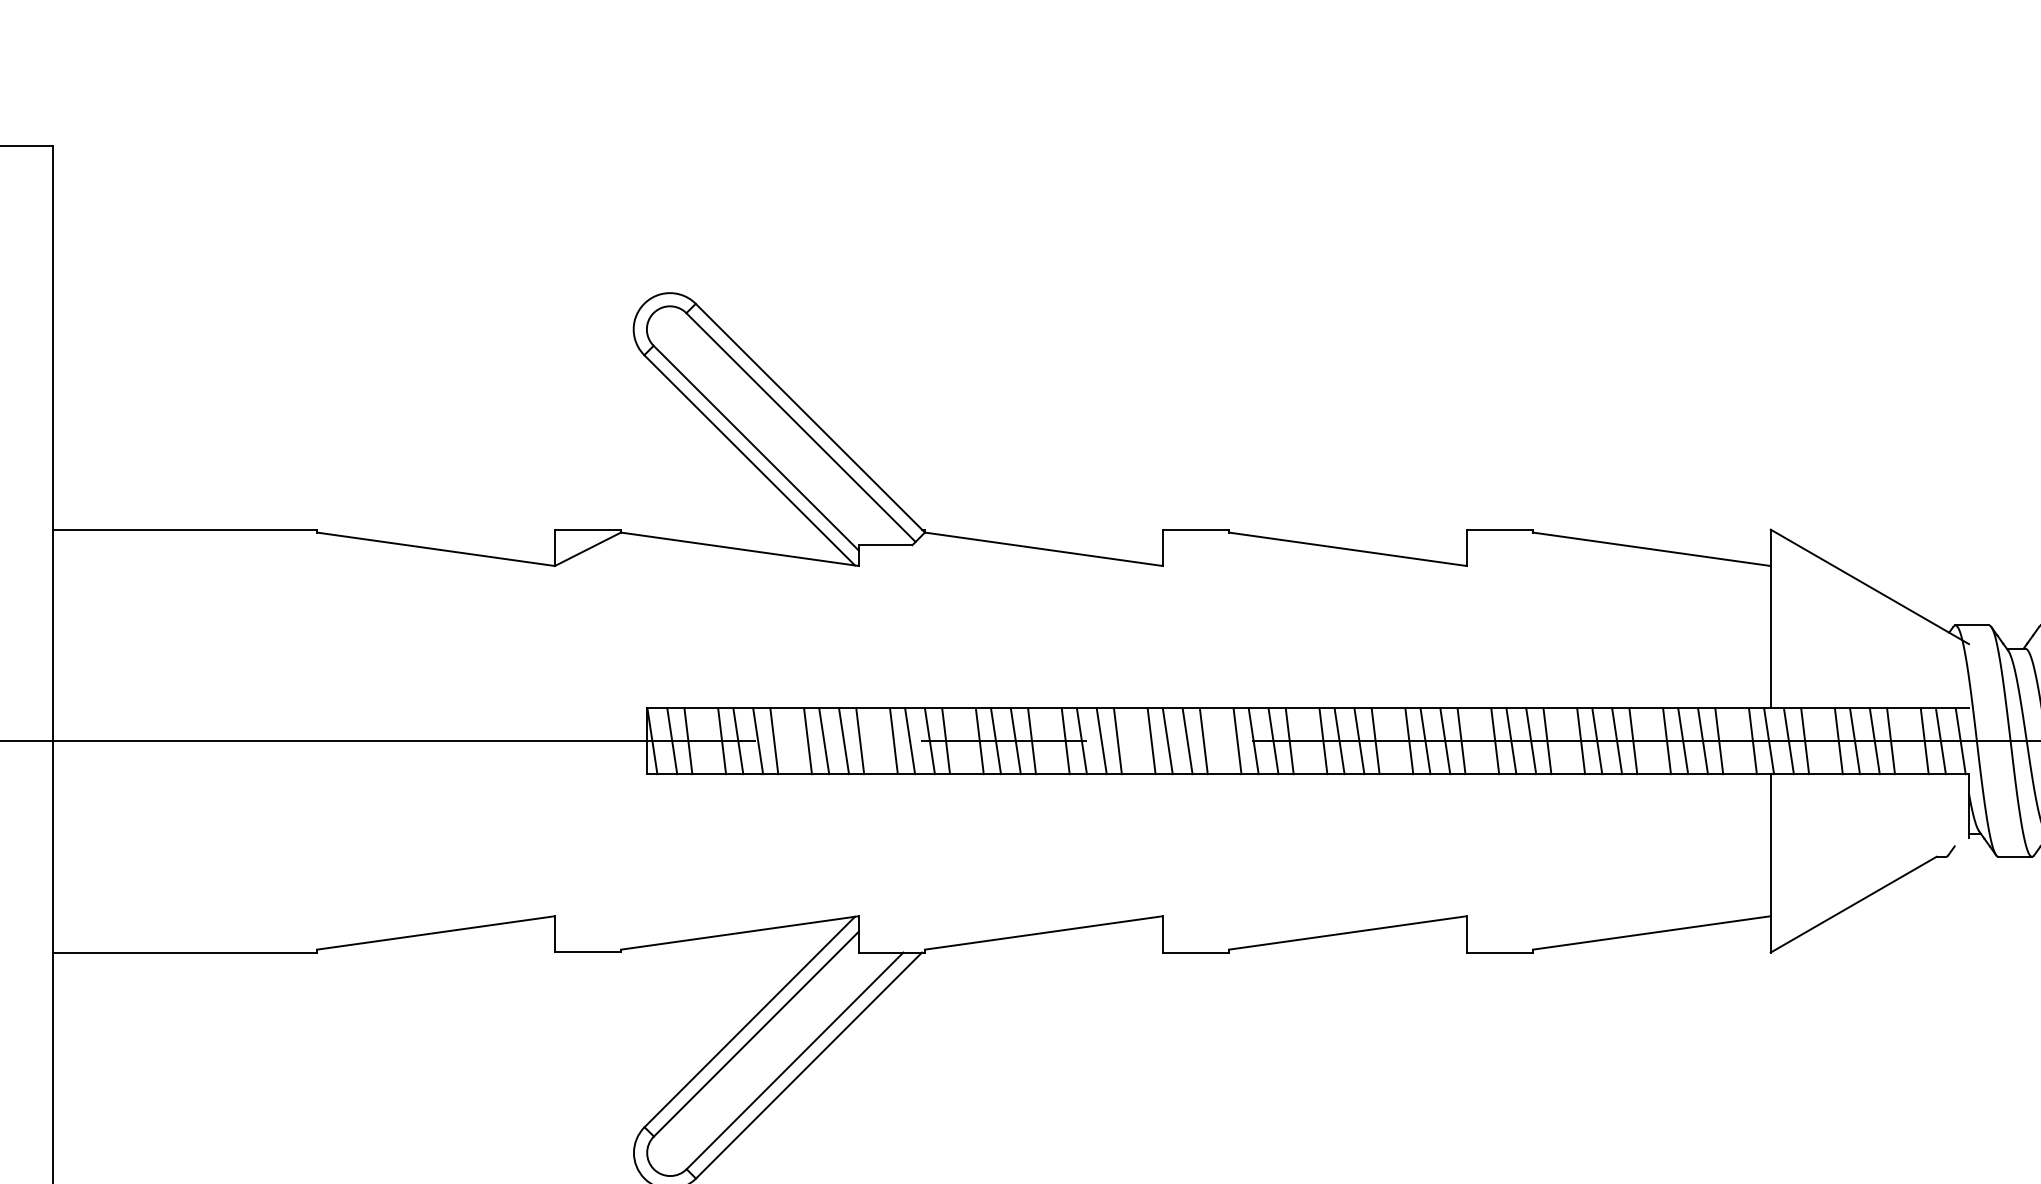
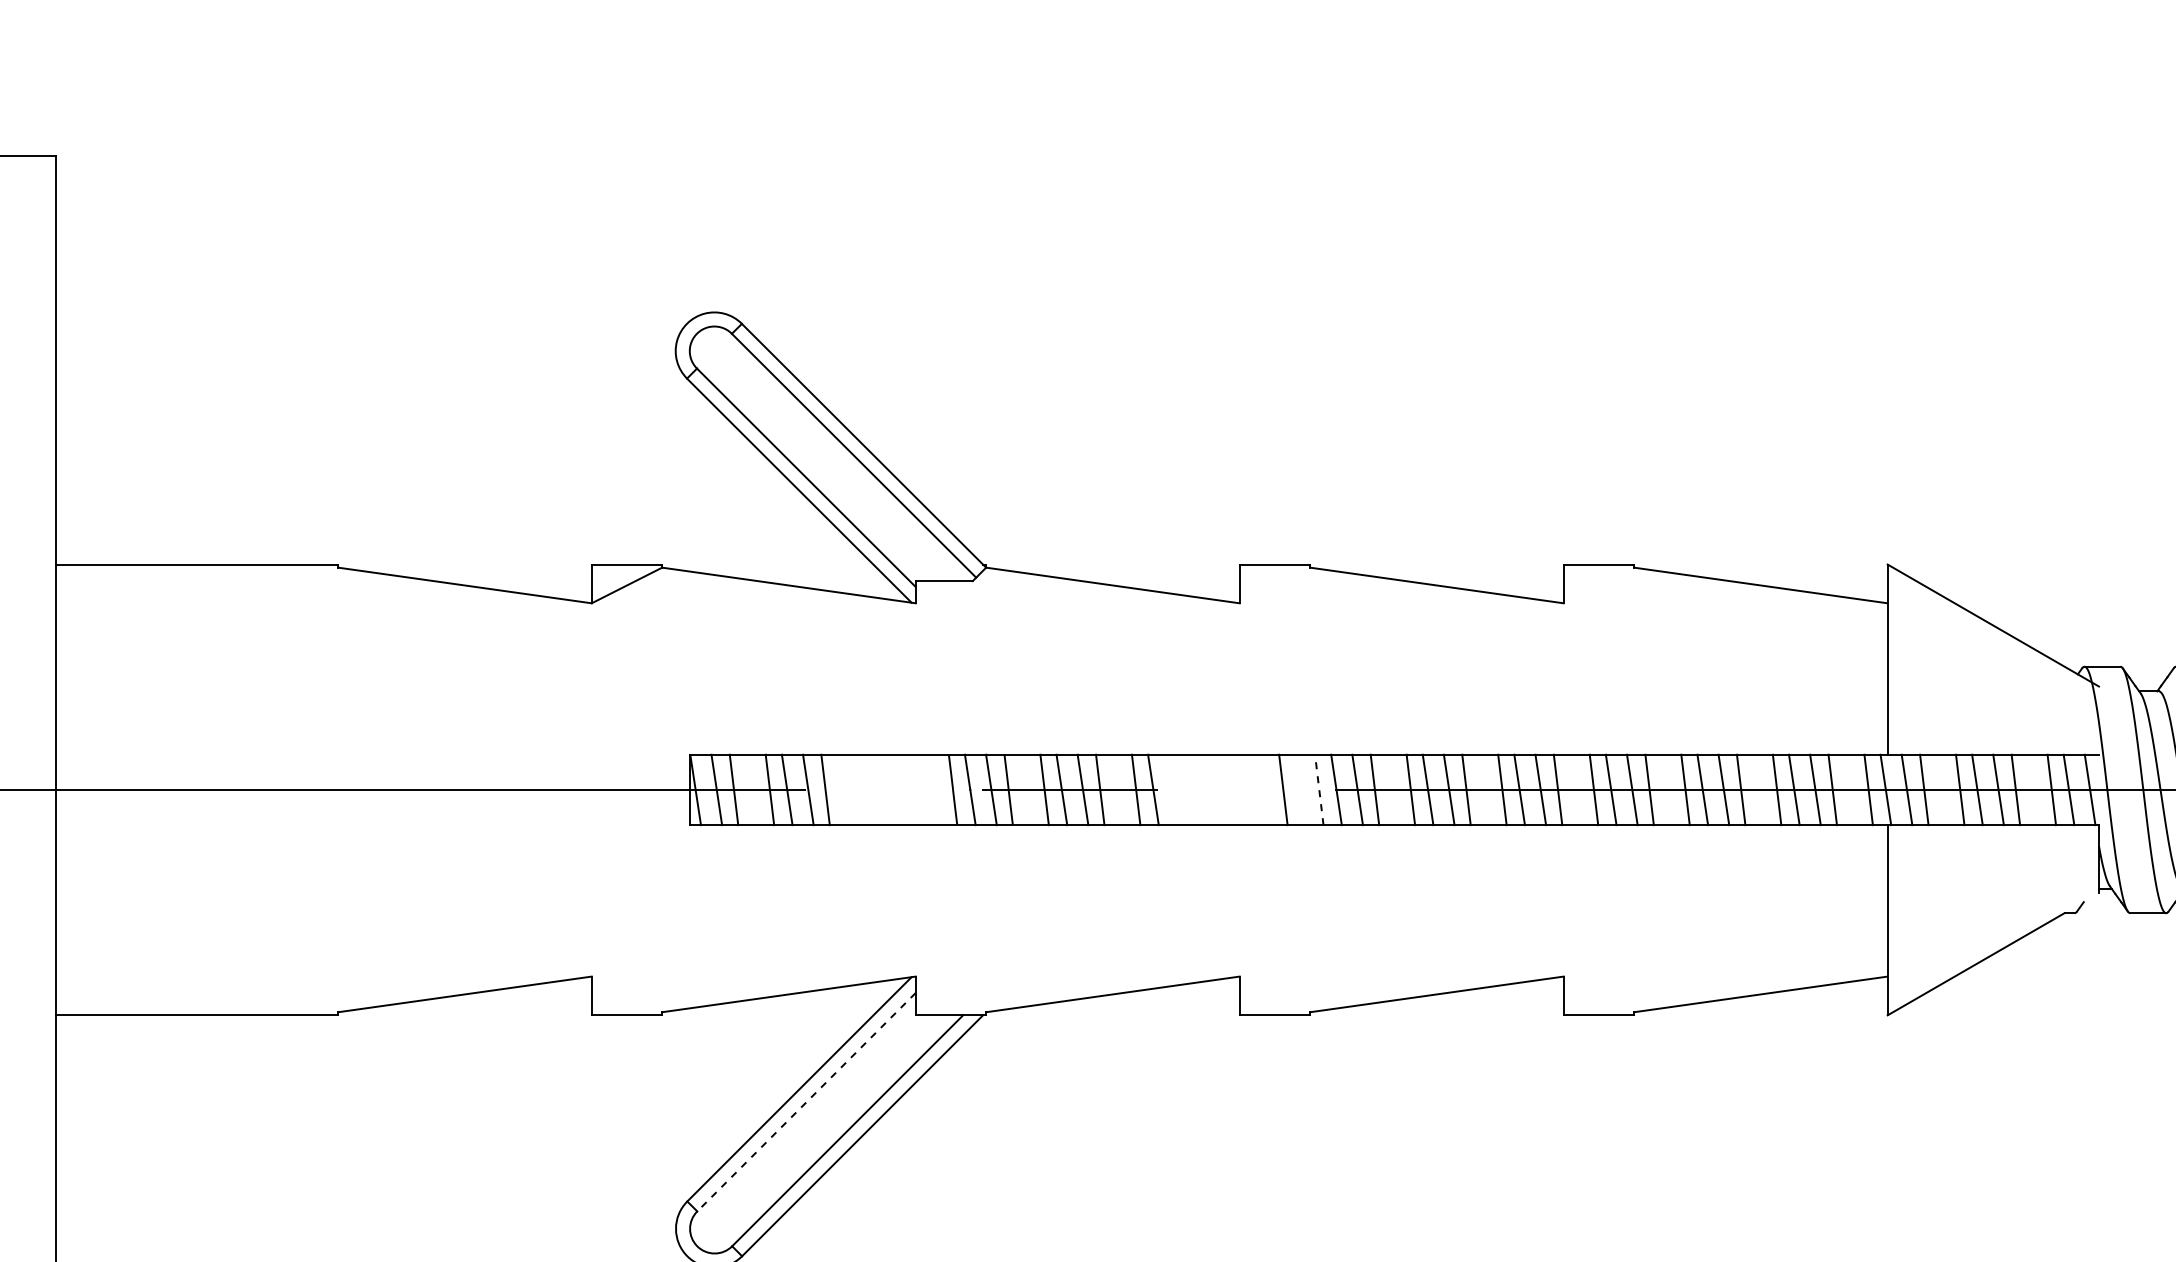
line: (807, 740) -> (861, 789), removed
line: (823, 740) -> (878, 789), removed
line: (843, 740) -> (899, 789), removed
line: (859, 740) -> (916, 789), removed
line: (1101, 740) -> (1174, 789), removed
line: (1117, 740) -> (1191, 789), removed
line: (1151, 740) -> (1227, 789), removed
line: (1167, 740) -> (1244, 789), removed
line: (1187, 740) -> (1265, 789), removed
line: (1237, 740) -> (1319, 789), solid -> dashed
line: (756, 1034) -> (806, 1102), solid -> dashed

